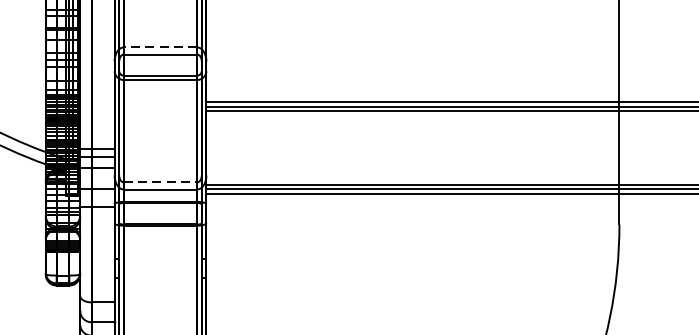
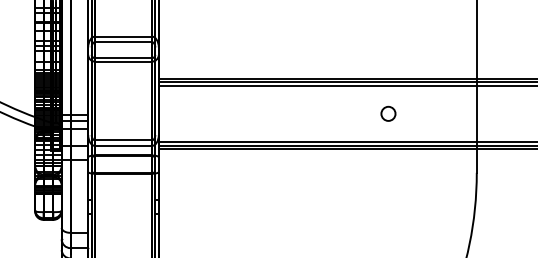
line: (160, 47) -> (123, 36), dashed -> solid
circle: (504, 147) -> (388, 113), added
line: (161, 182) -> (124, 140), dashed -> solid

